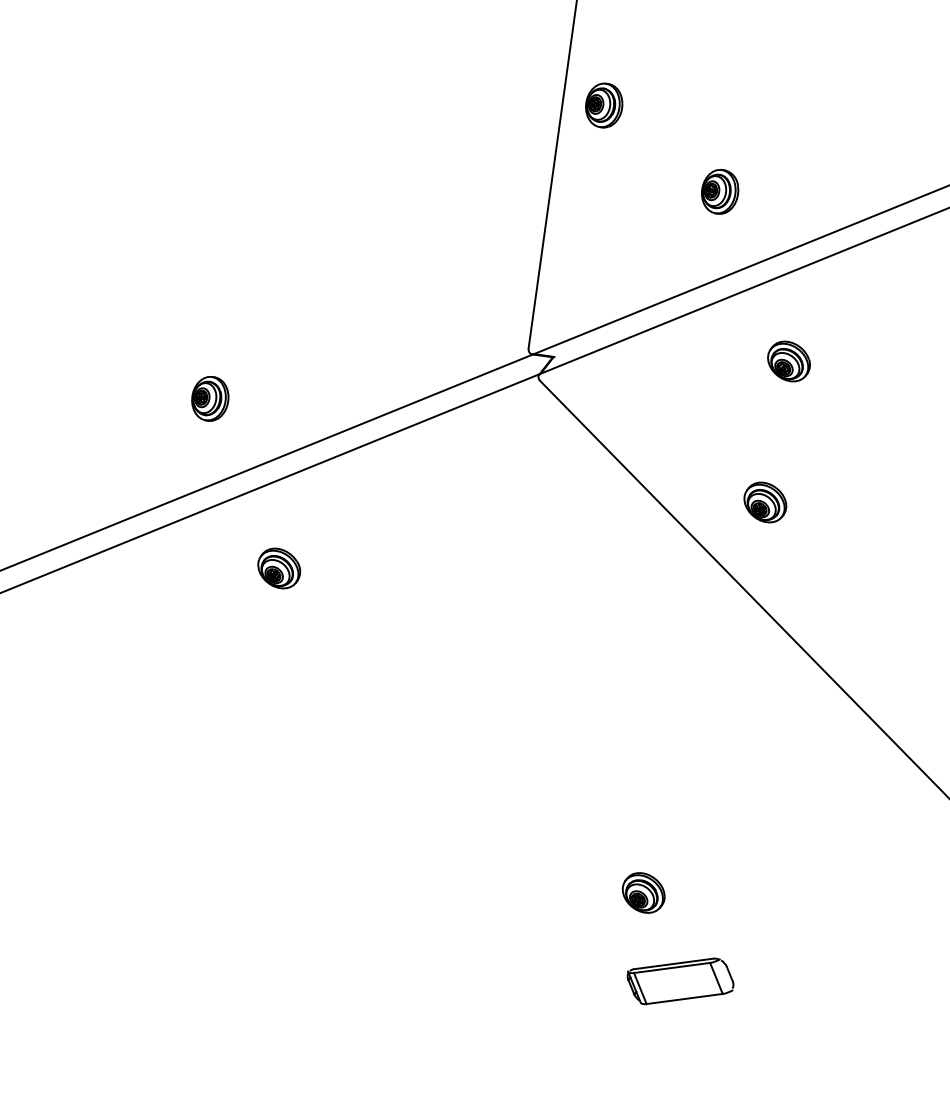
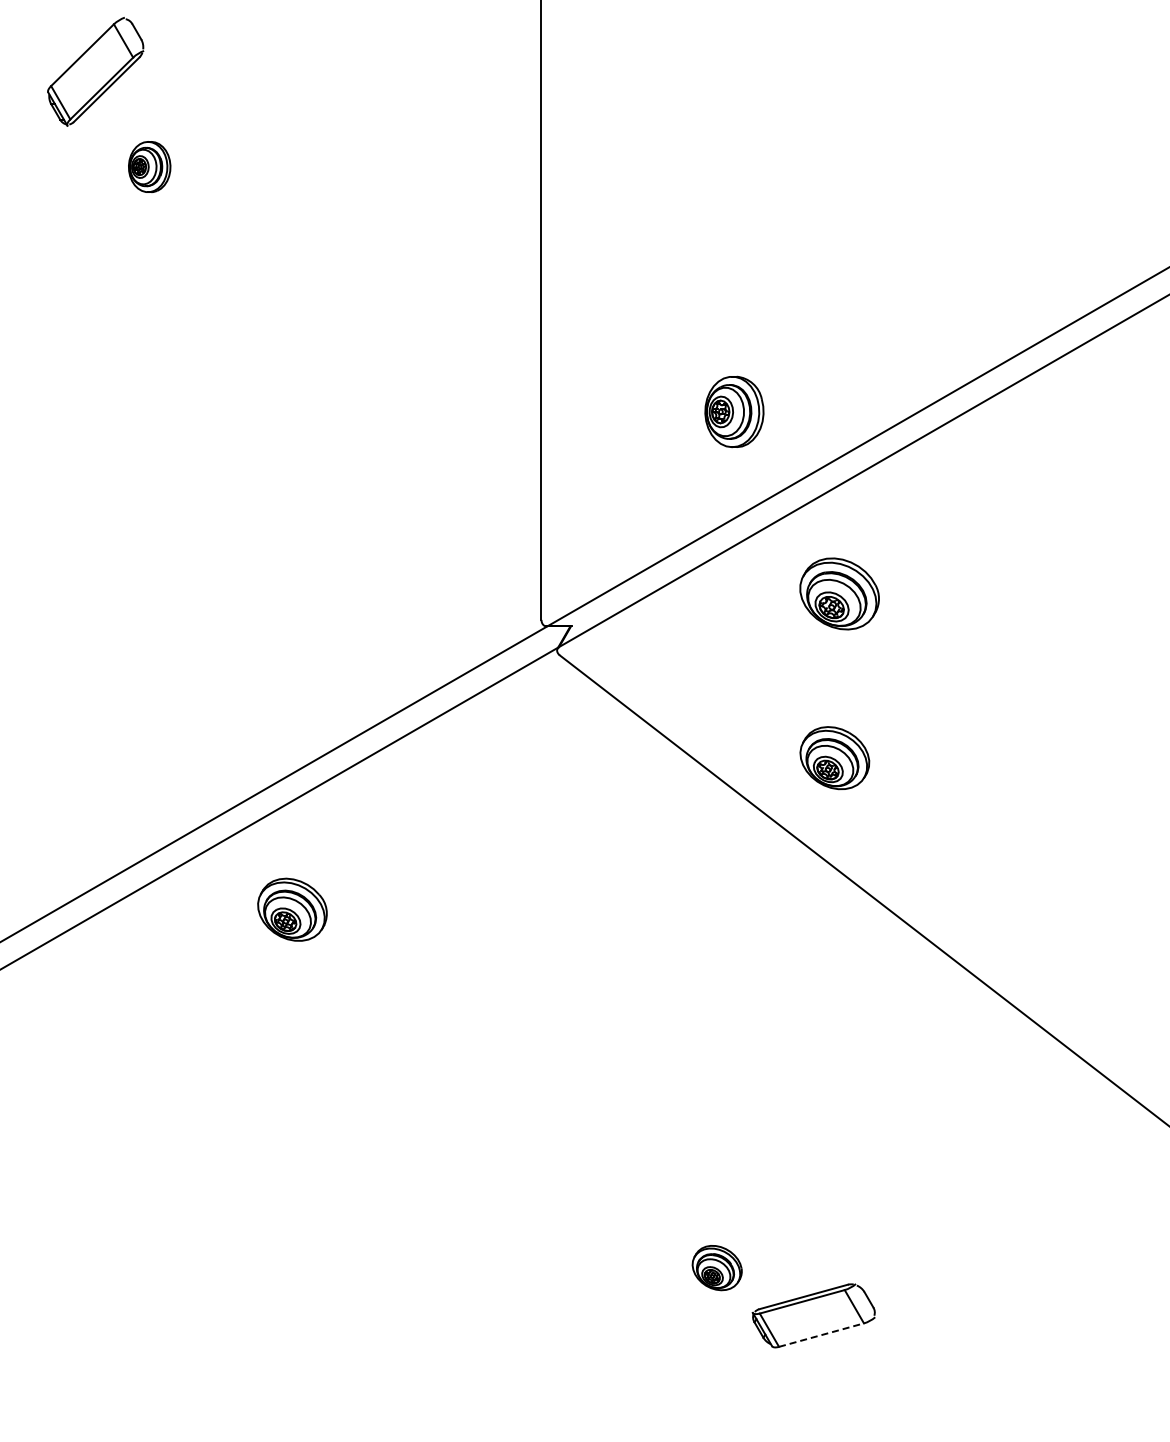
part: (603, 105) -> (588, 332), removed
part: (720, 191) -> (734, 411), size x1.4
part: (789, 361) -> (839, 593), size x1.6
part: (210, 398) -> (187, 727), removed
part: (765, 502) -> (834, 757), size x1.4
part: (279, 568) -> (292, 909), size x1.4
part: (643, 893) -> (716, 1268), moved
line: (684, 998) -> (821, 1334), solid -> dashed

